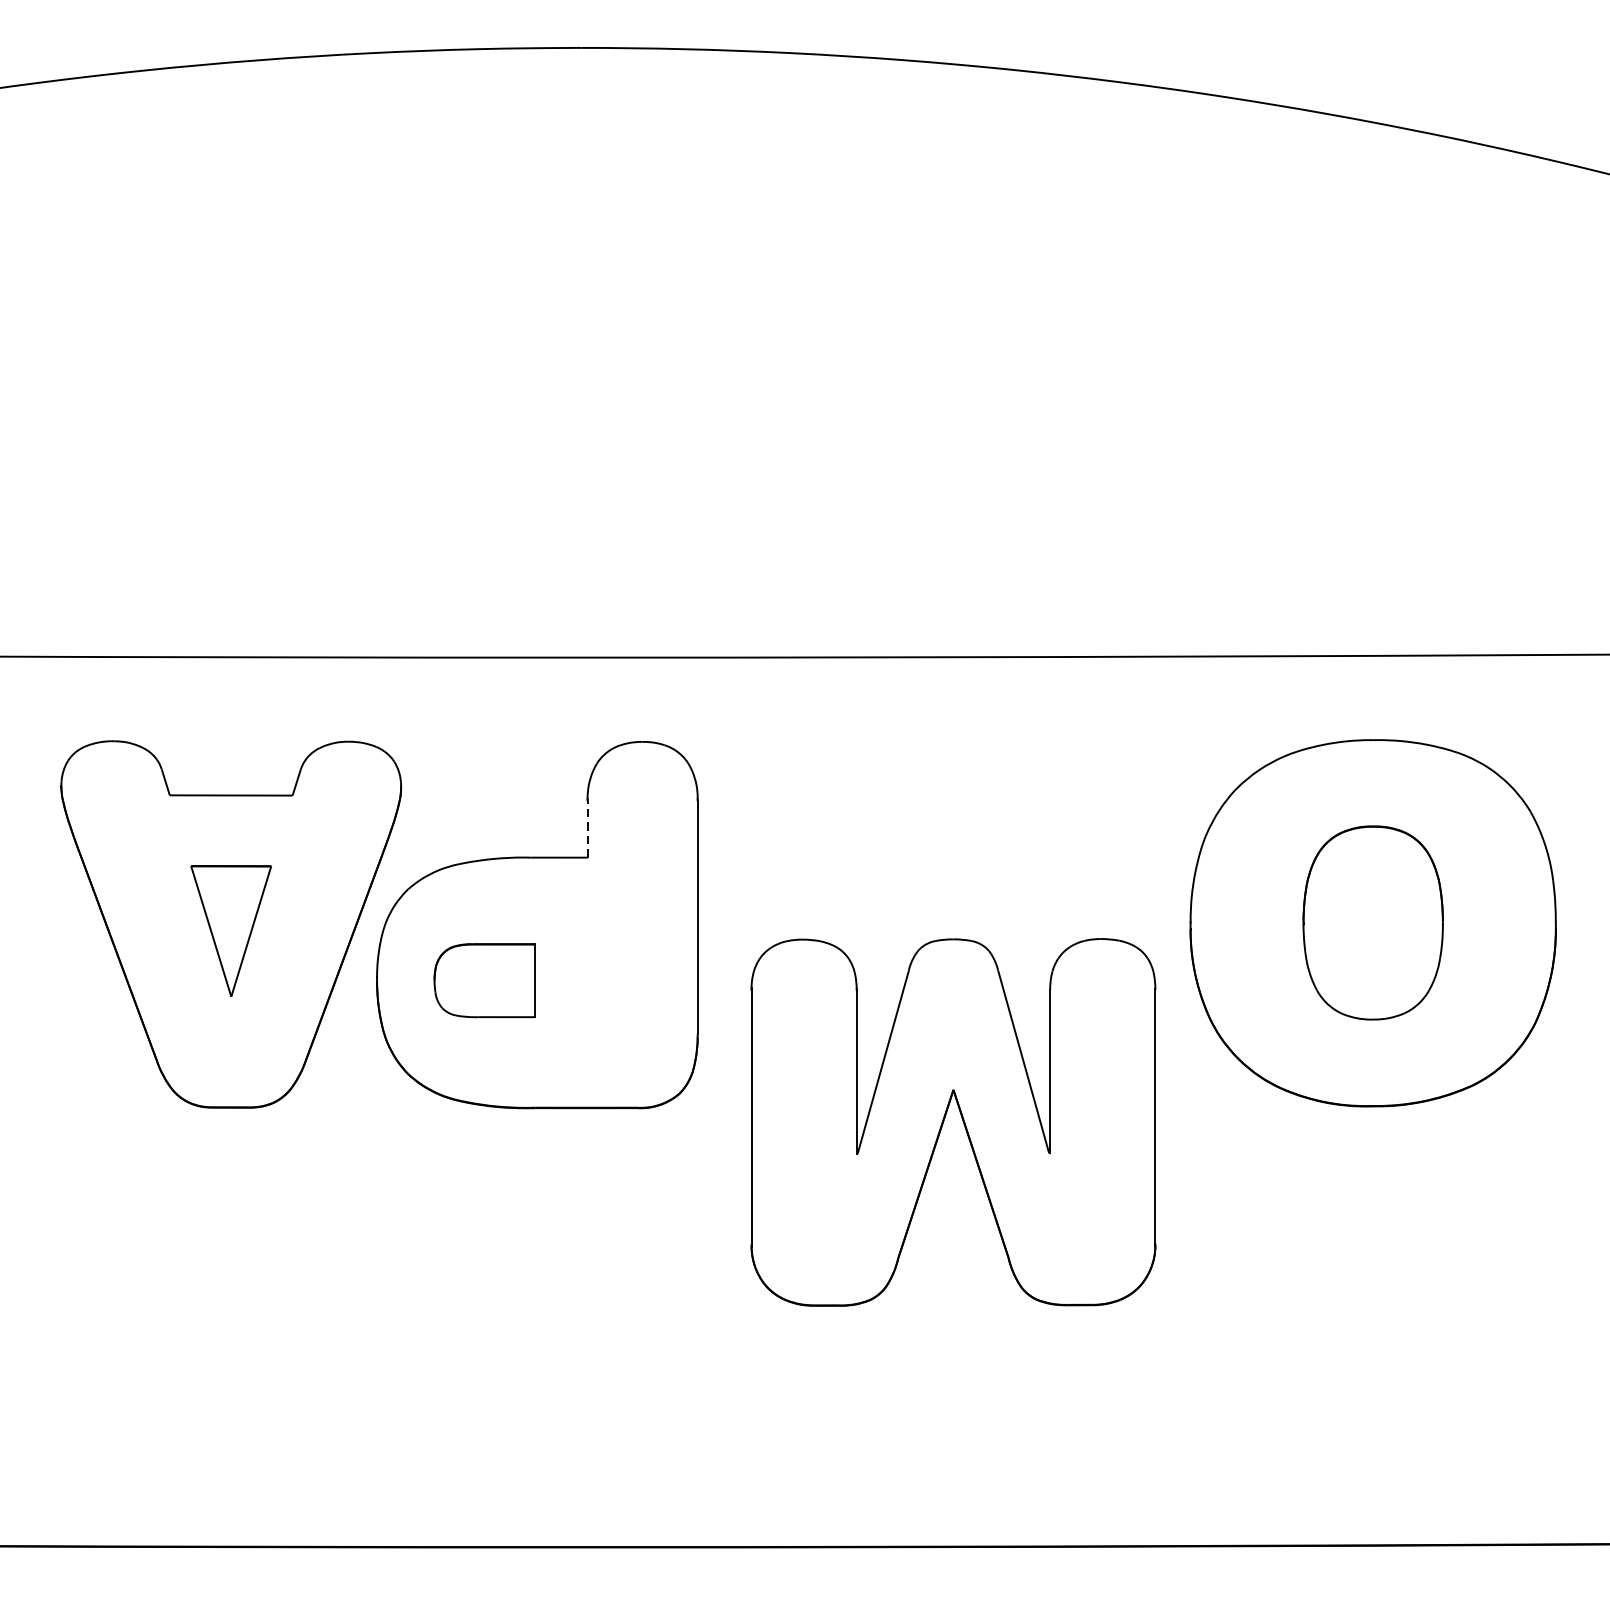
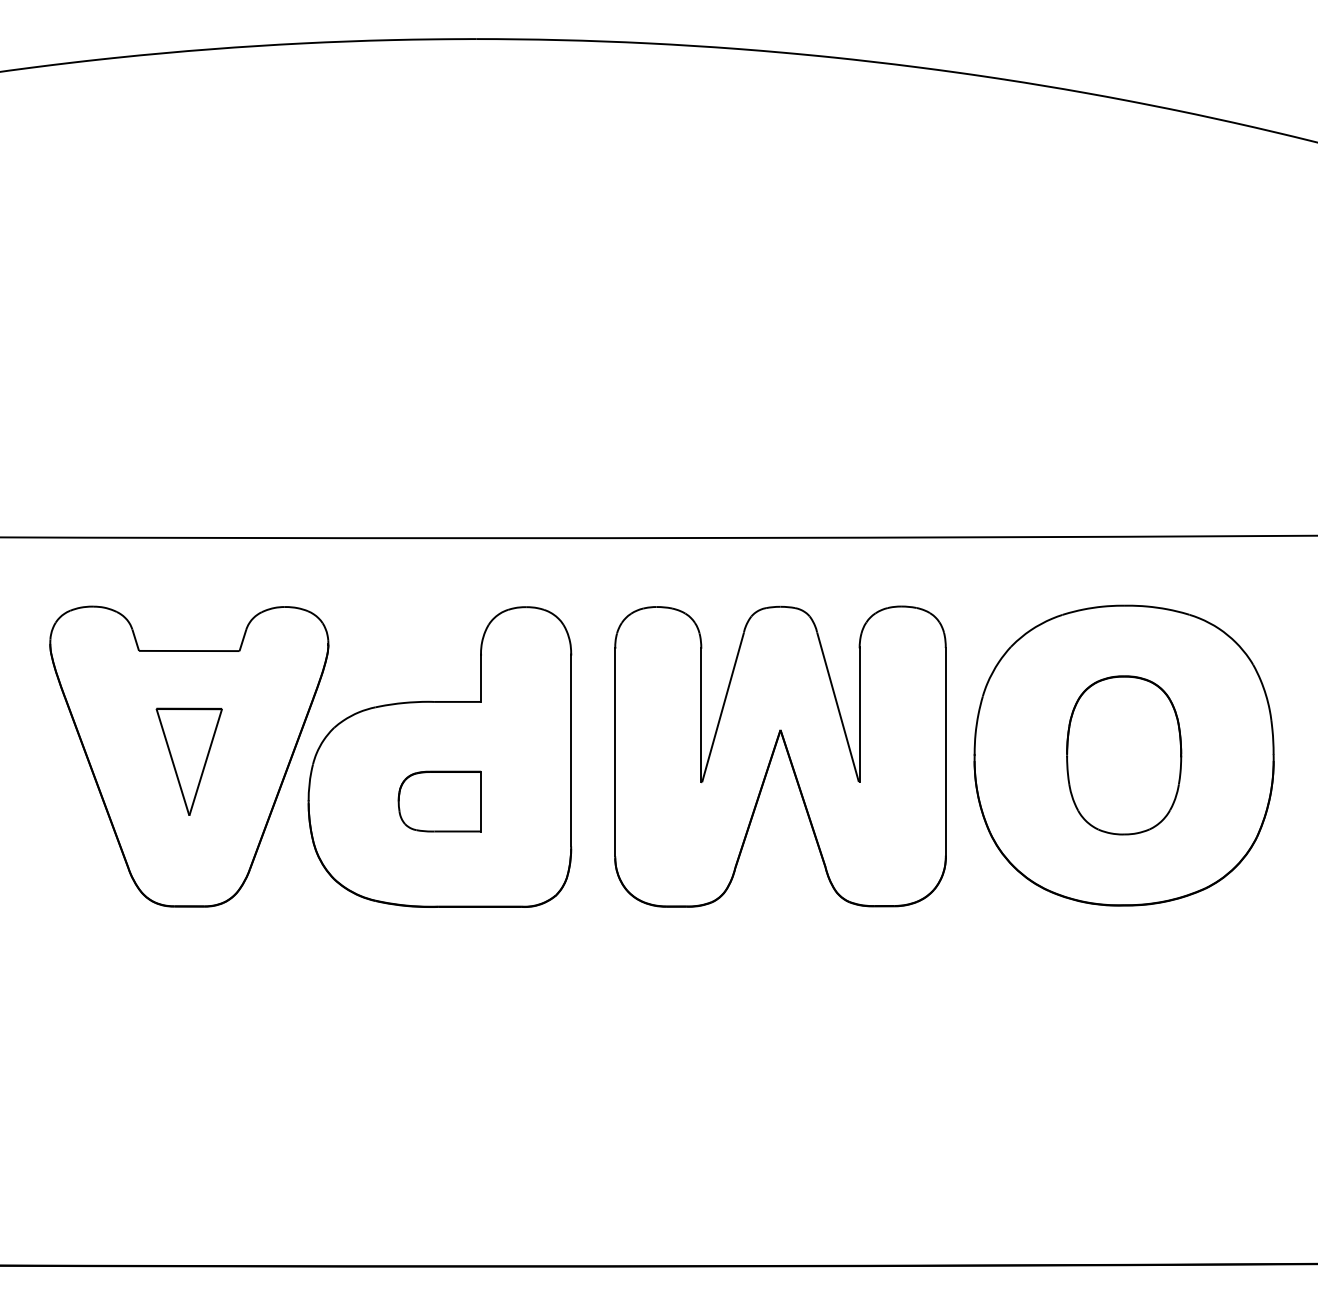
line: (588, 829) -> (481, 678), dashed -> solid
part: (484, 980) -> (439, 801), moved
part: (944, 1121) -> (773, 755), moved

